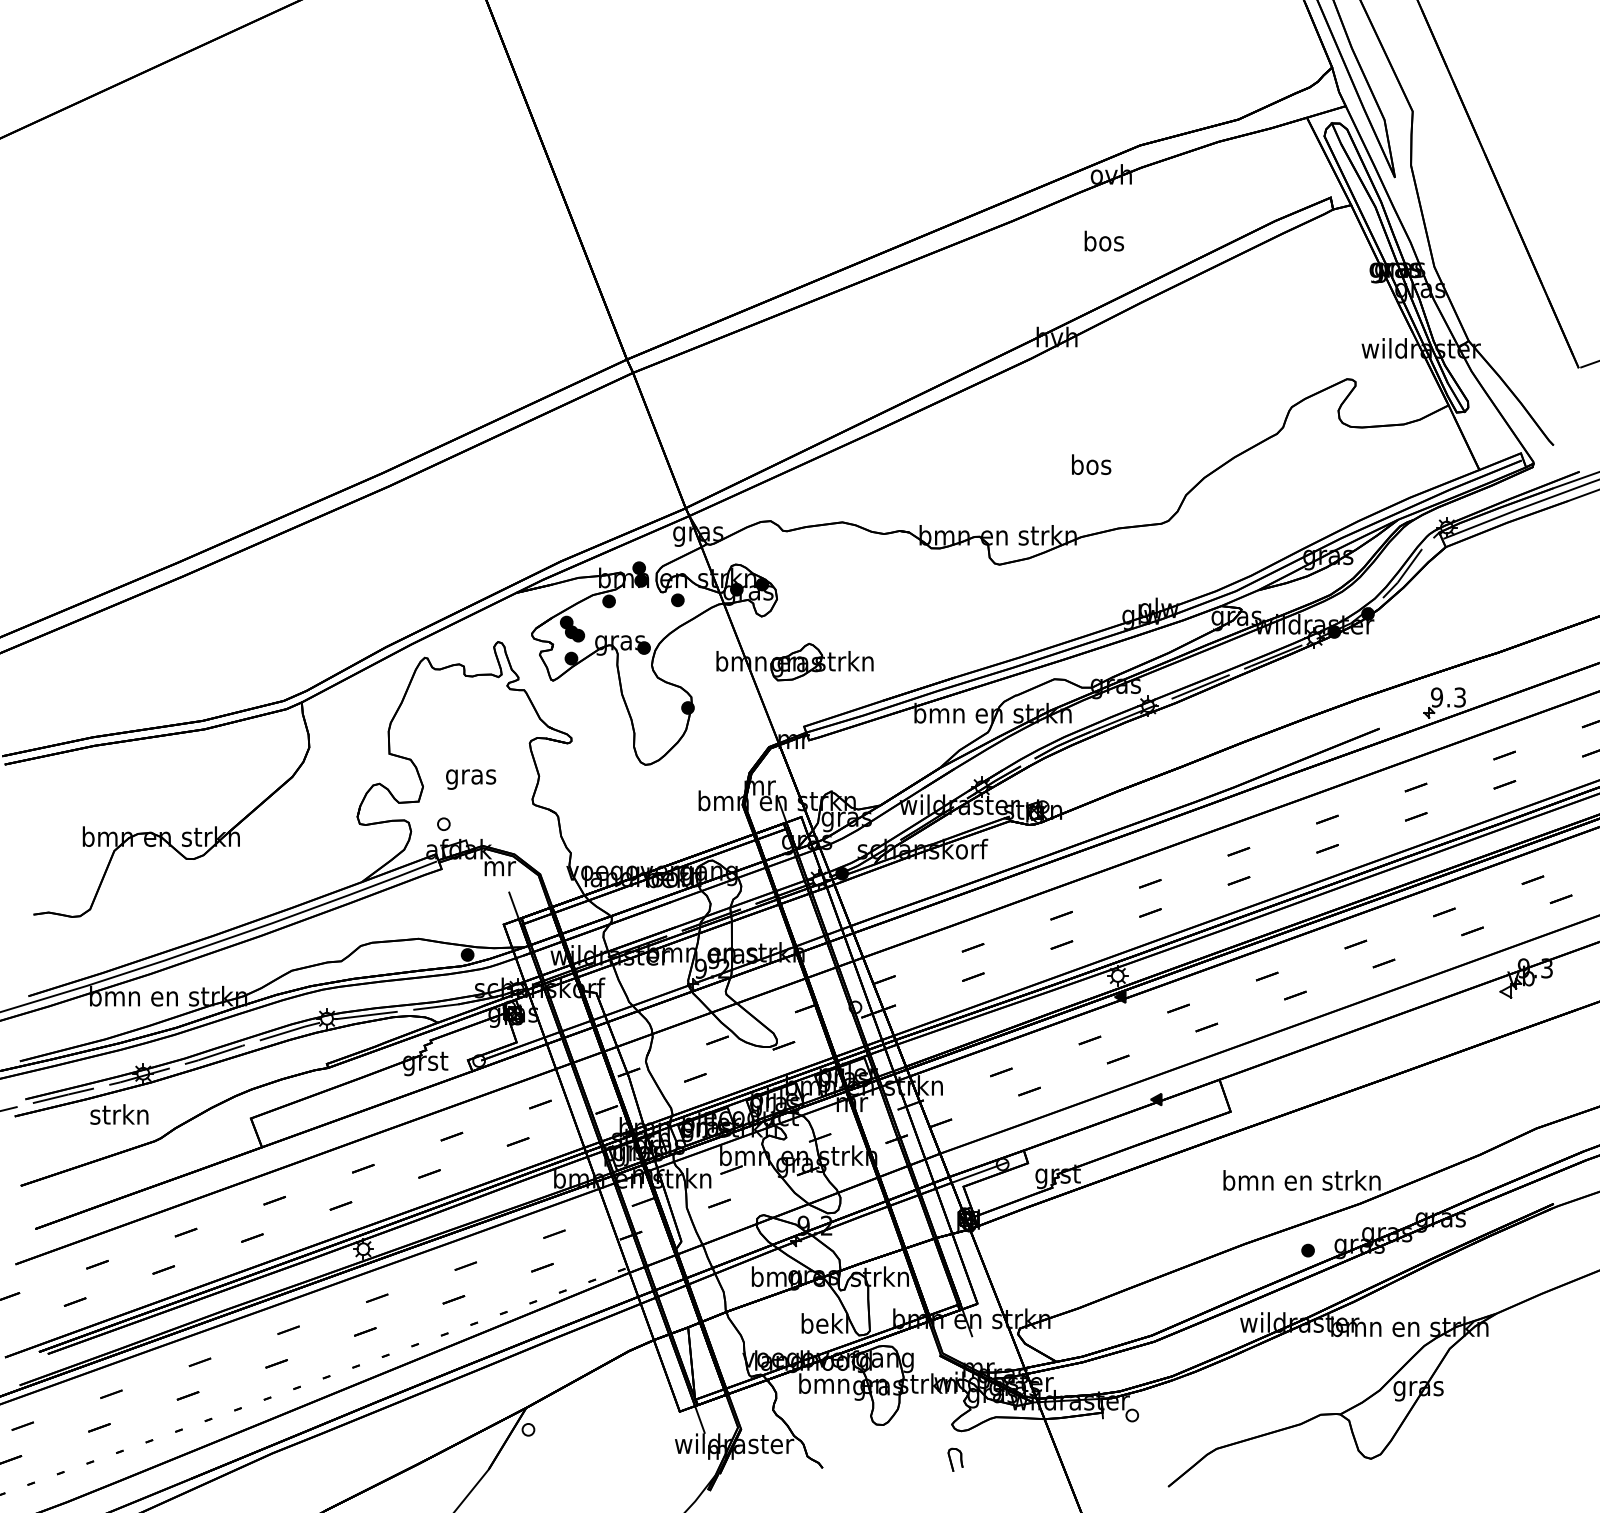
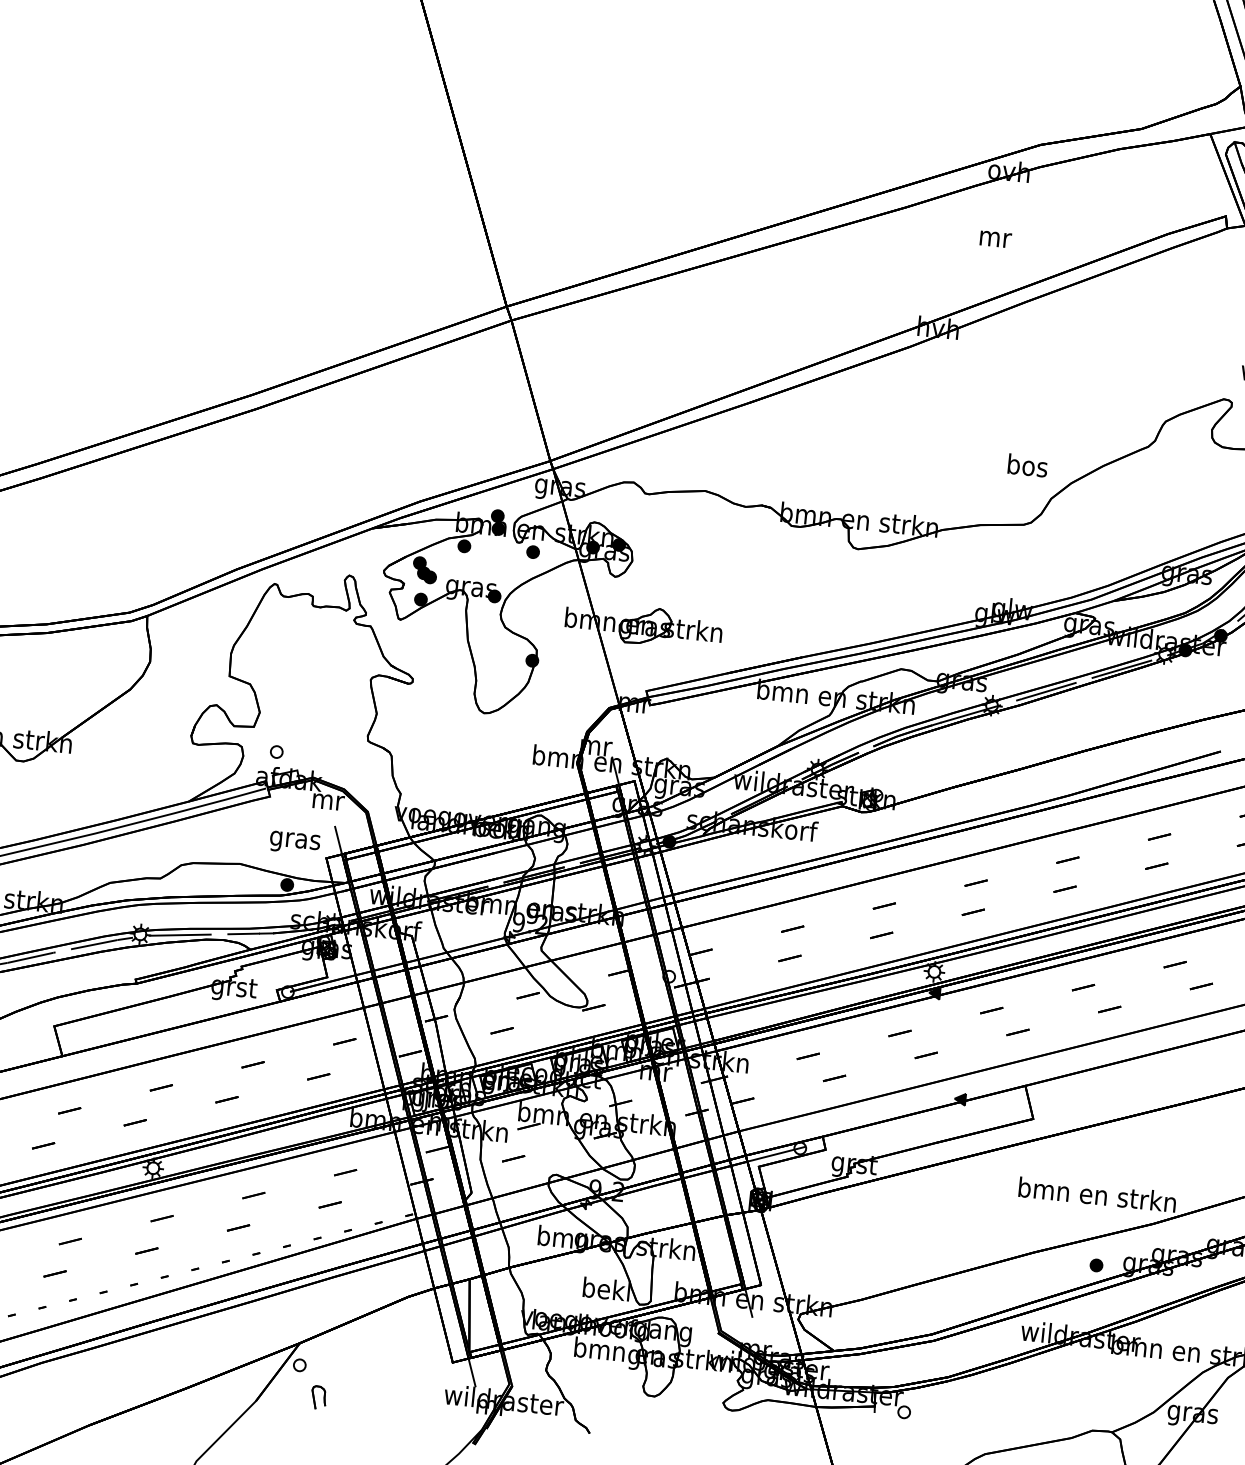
text: (1104, 240) -> (995, 236), bos -> mr
text: (1091, 464) -> (1027, 465), moved
text: (471, 779) -> (295, 842), moved
part: (955, 1459) -> (318, 1397), moved

